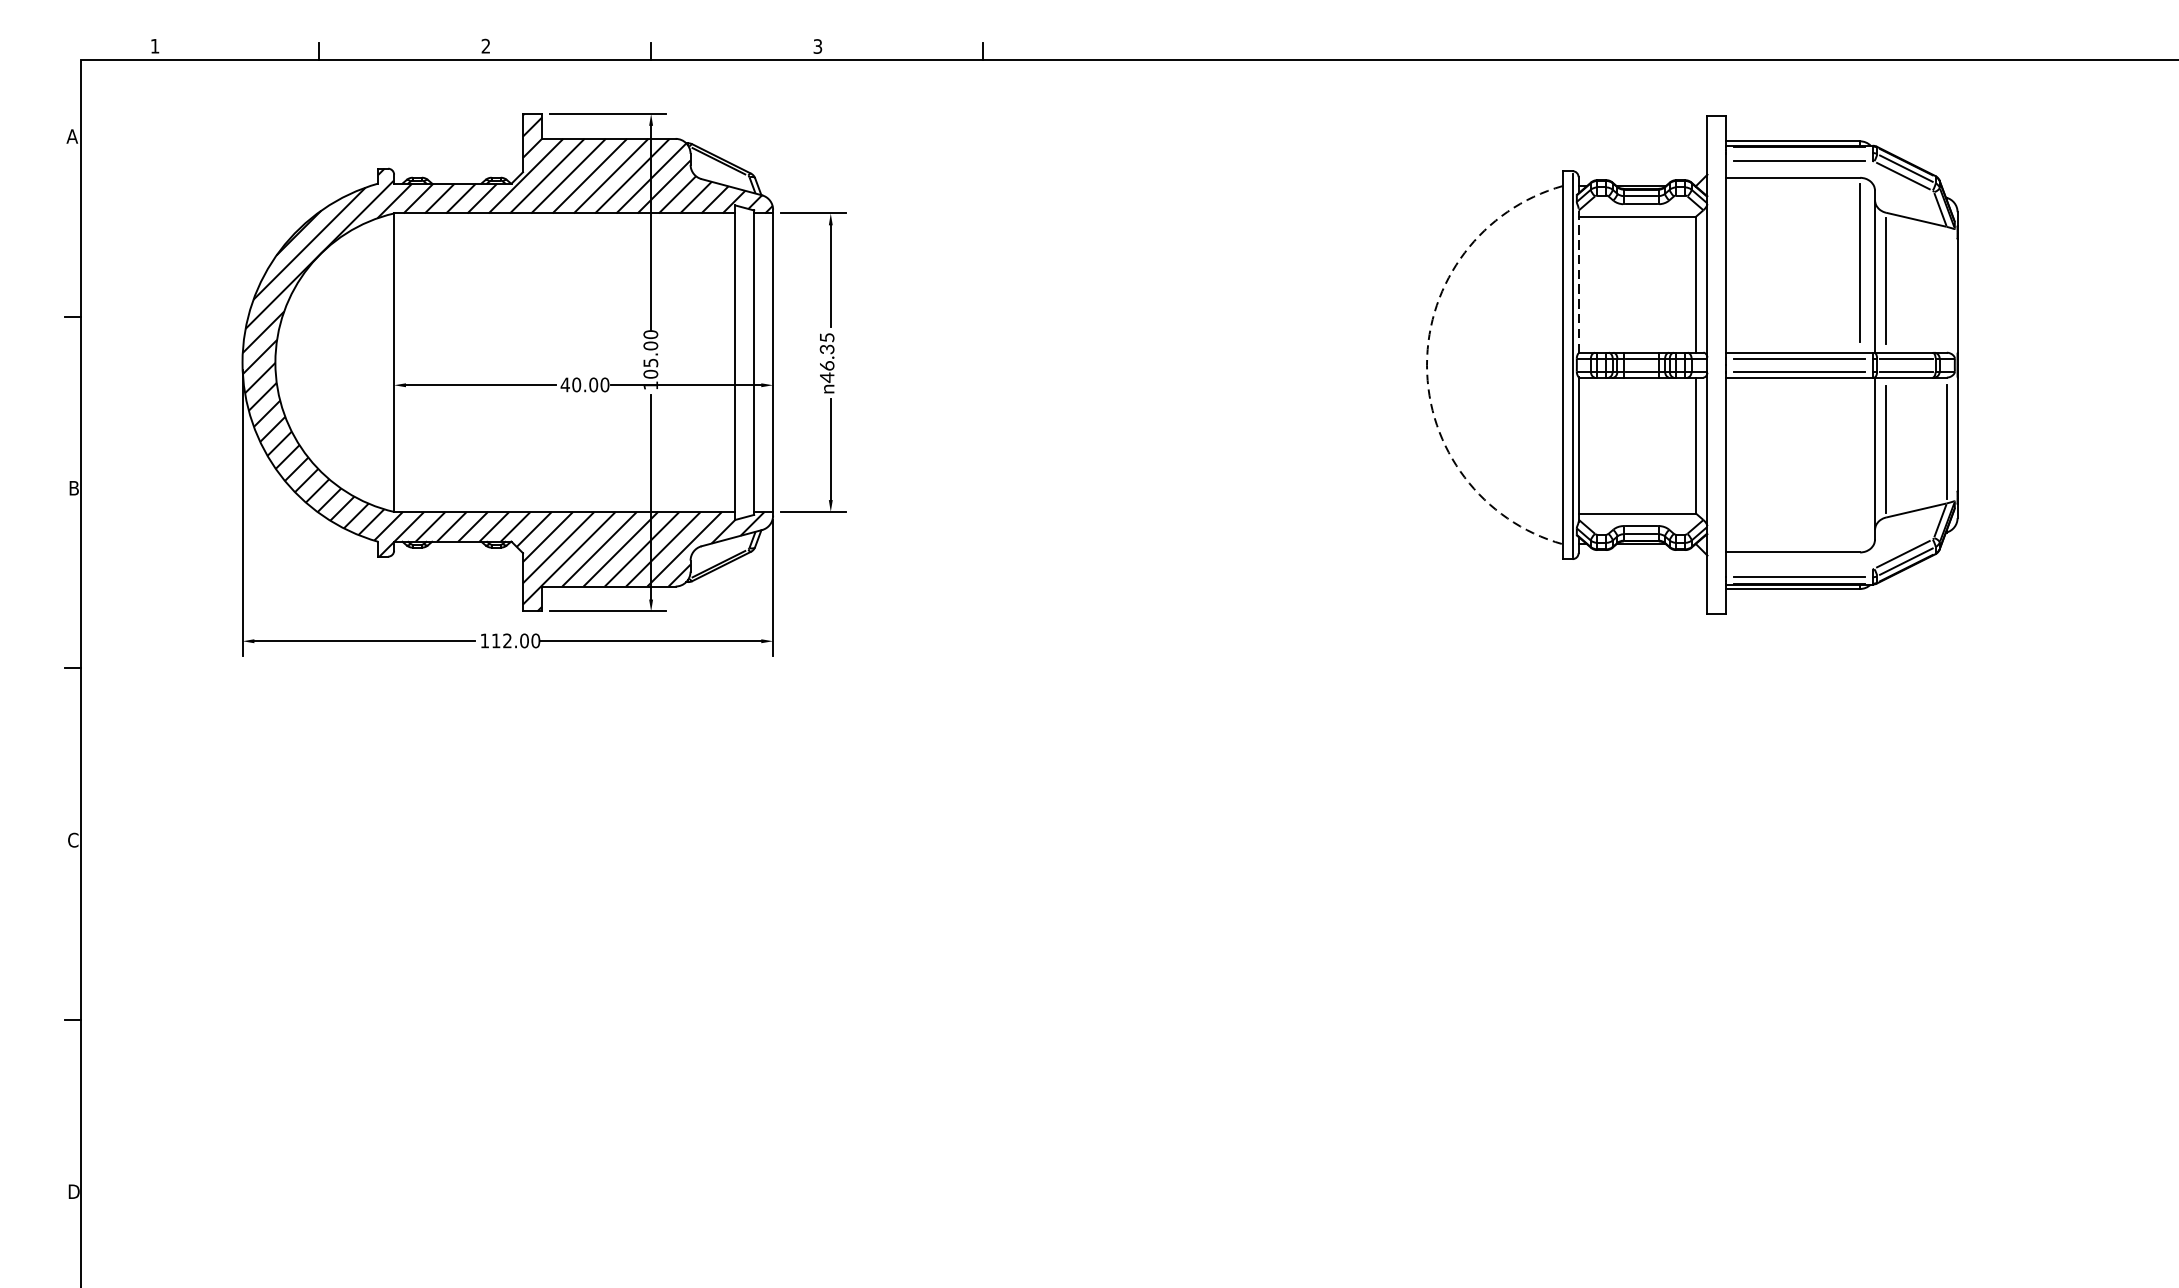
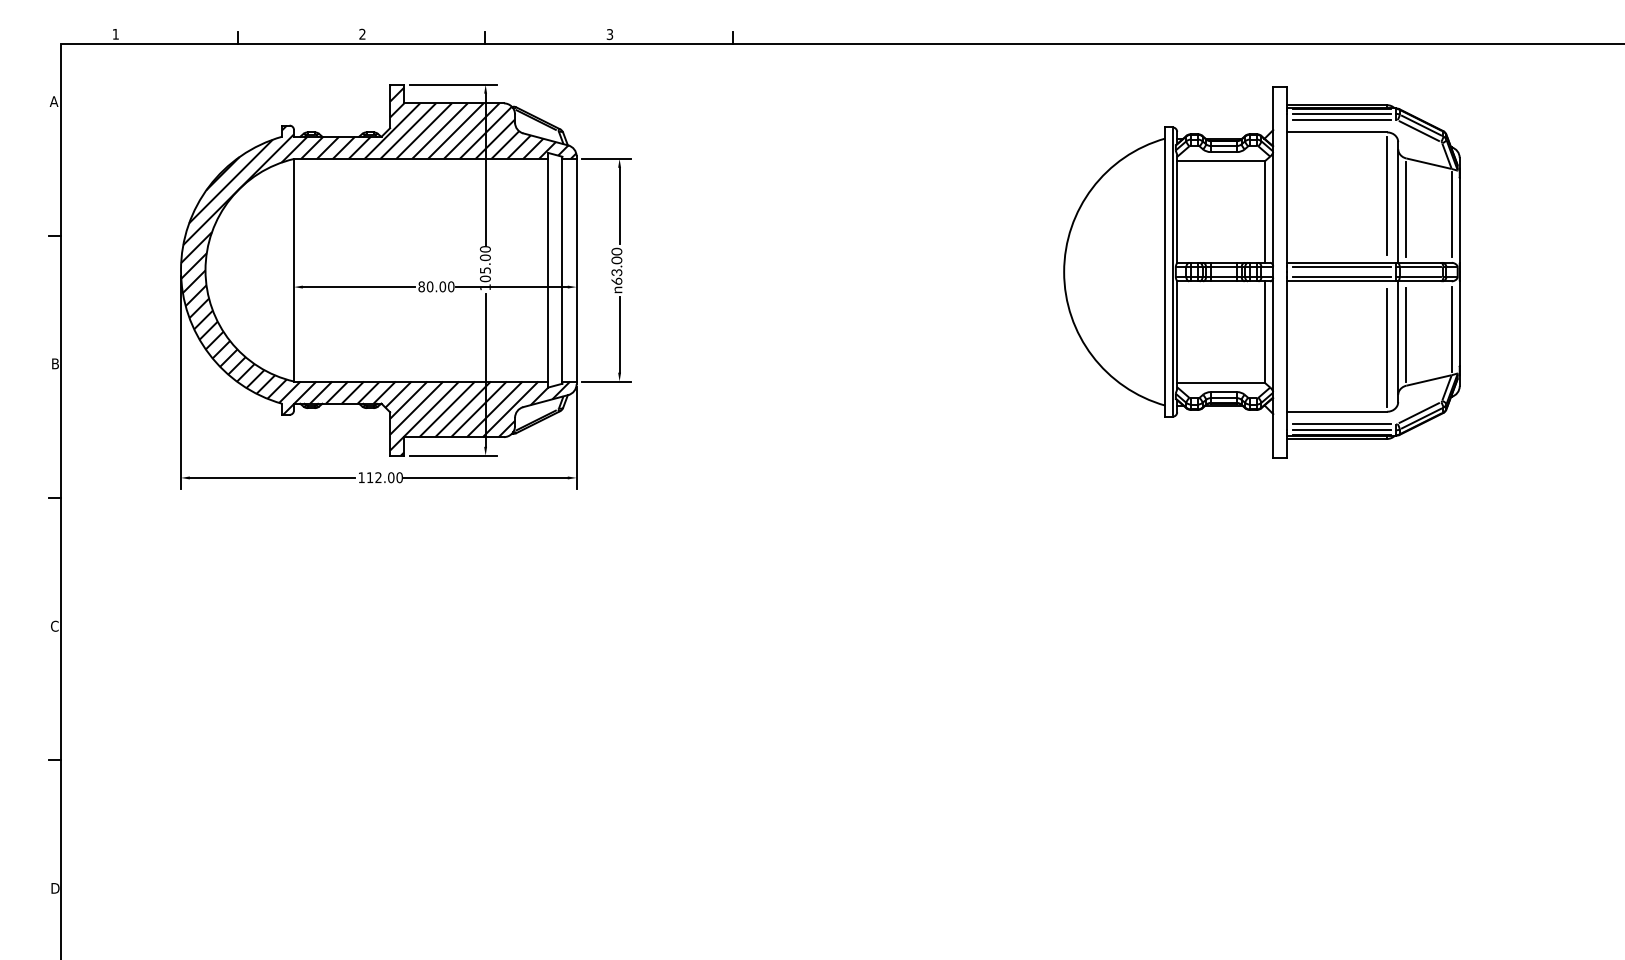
line: (1798, 152) -> (1341, 113), added
line: (1579, 281) -> (1177, 209), dashed -> solid
line: (1946, 287) -> (1451, 214), added
text: (826, 357) -> (616, 266), 46.35 -> 63.00
arc: (1427, 365) -> (1064, 272), dashed -> solid
text: (565, 384) -> (421, 286), 40.00 -> 80.00
line: (1860, 467) -> (1387, 348), added
line: (1798, 569) -> (1341, 424), added

